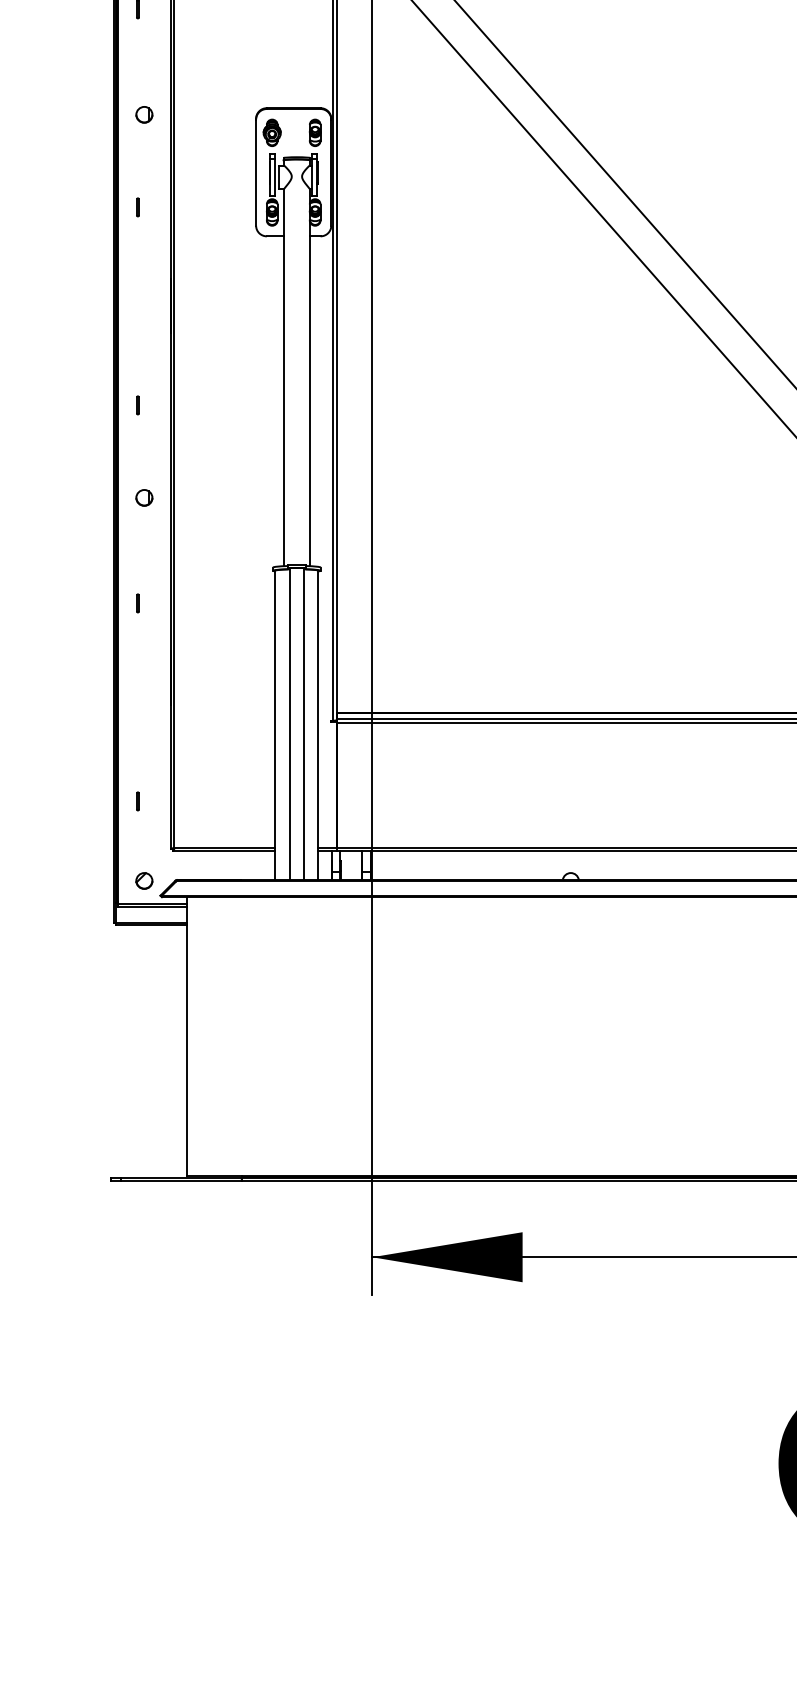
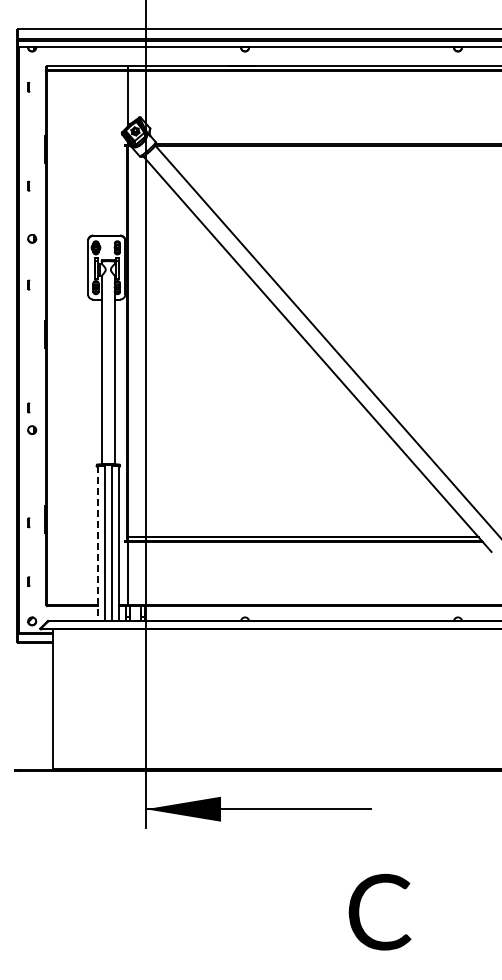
part: (137, 404) -> (28, 407), moved
part: (137, 602) -> (28, 522), moved
line: (275, 727) -> (97, 544), solid -> dashed

